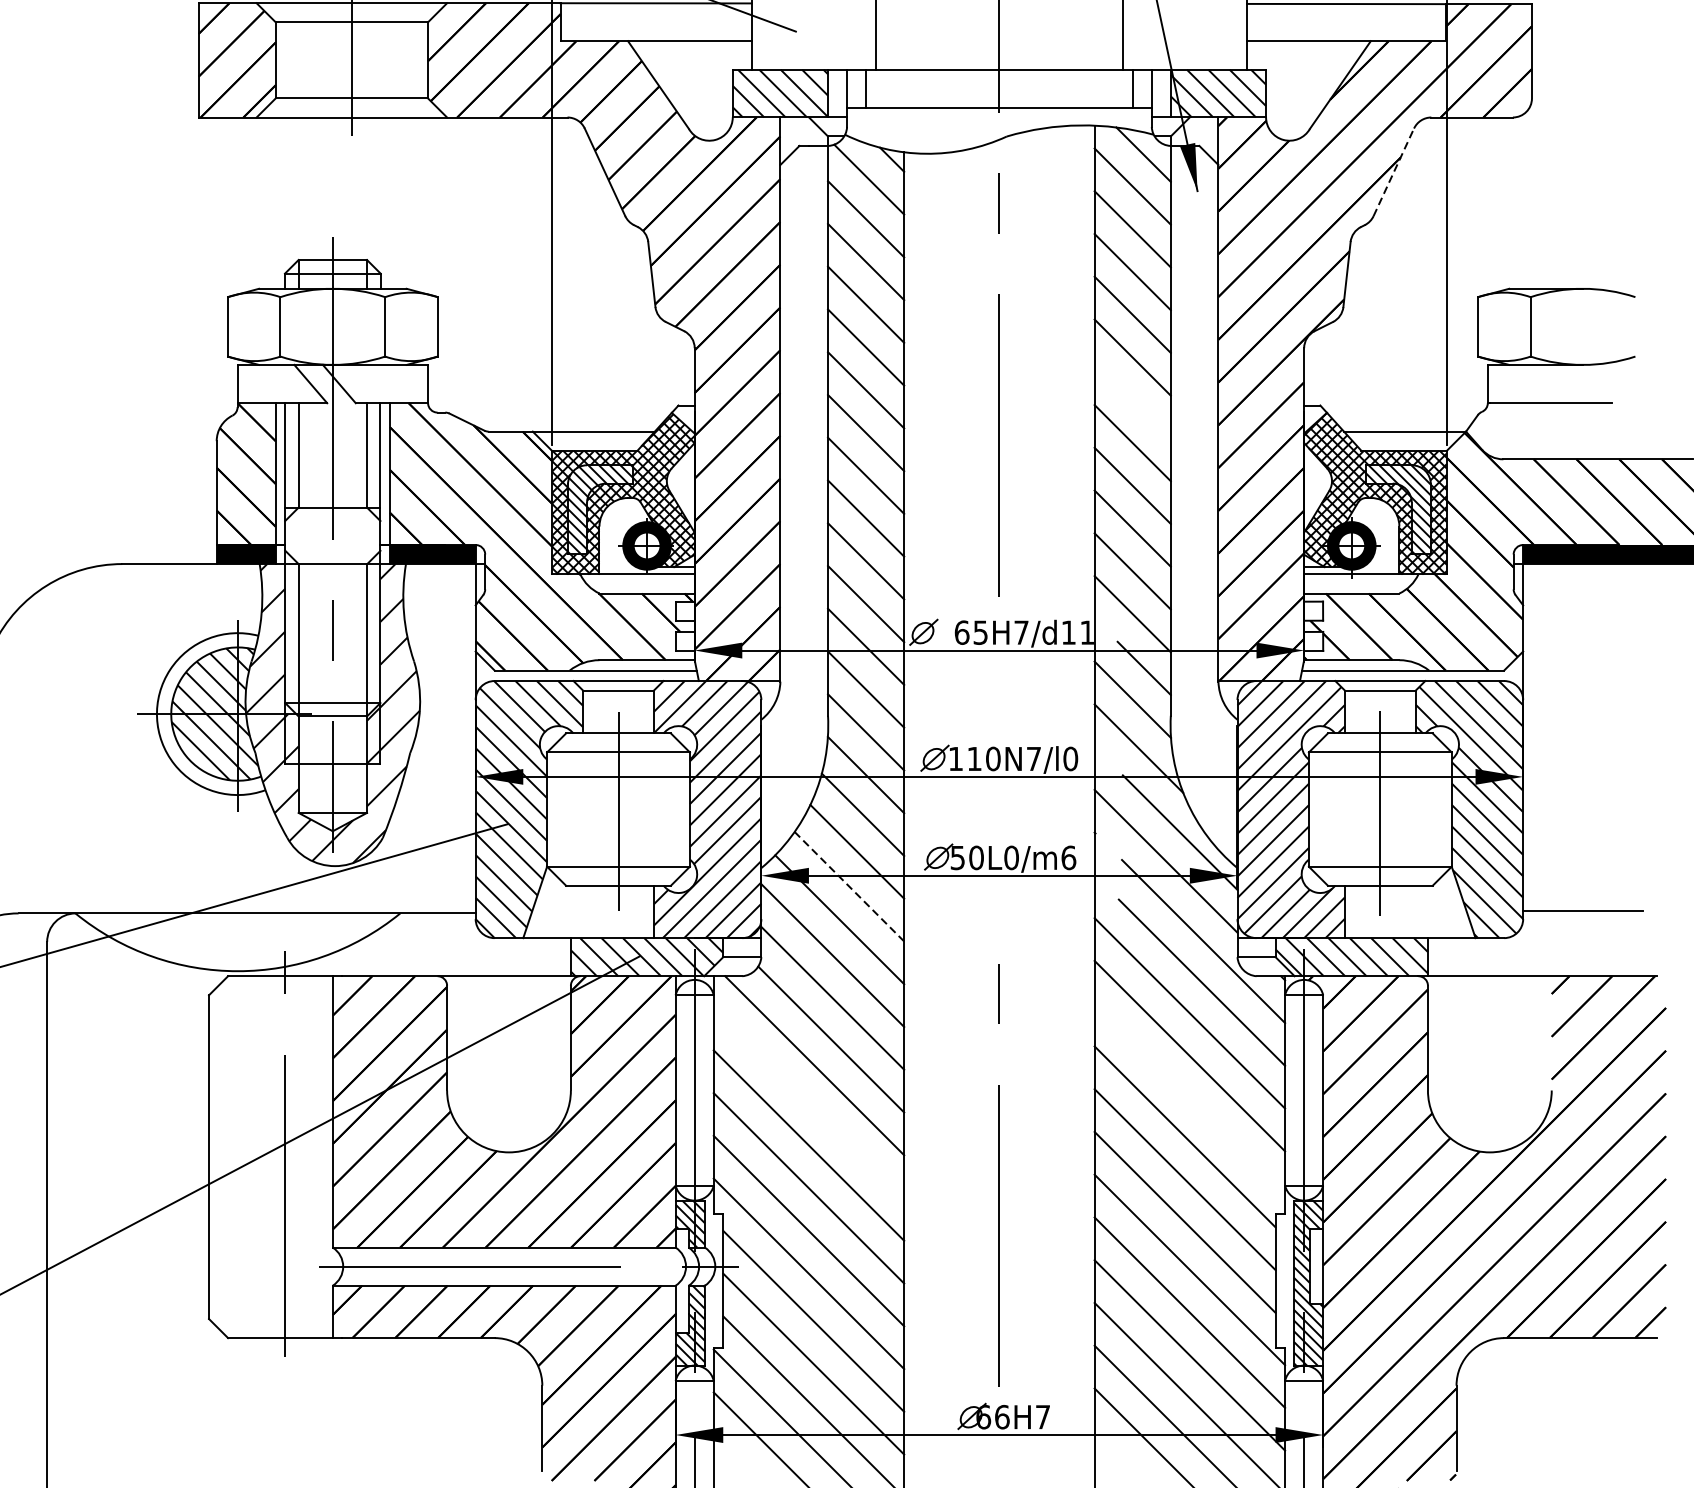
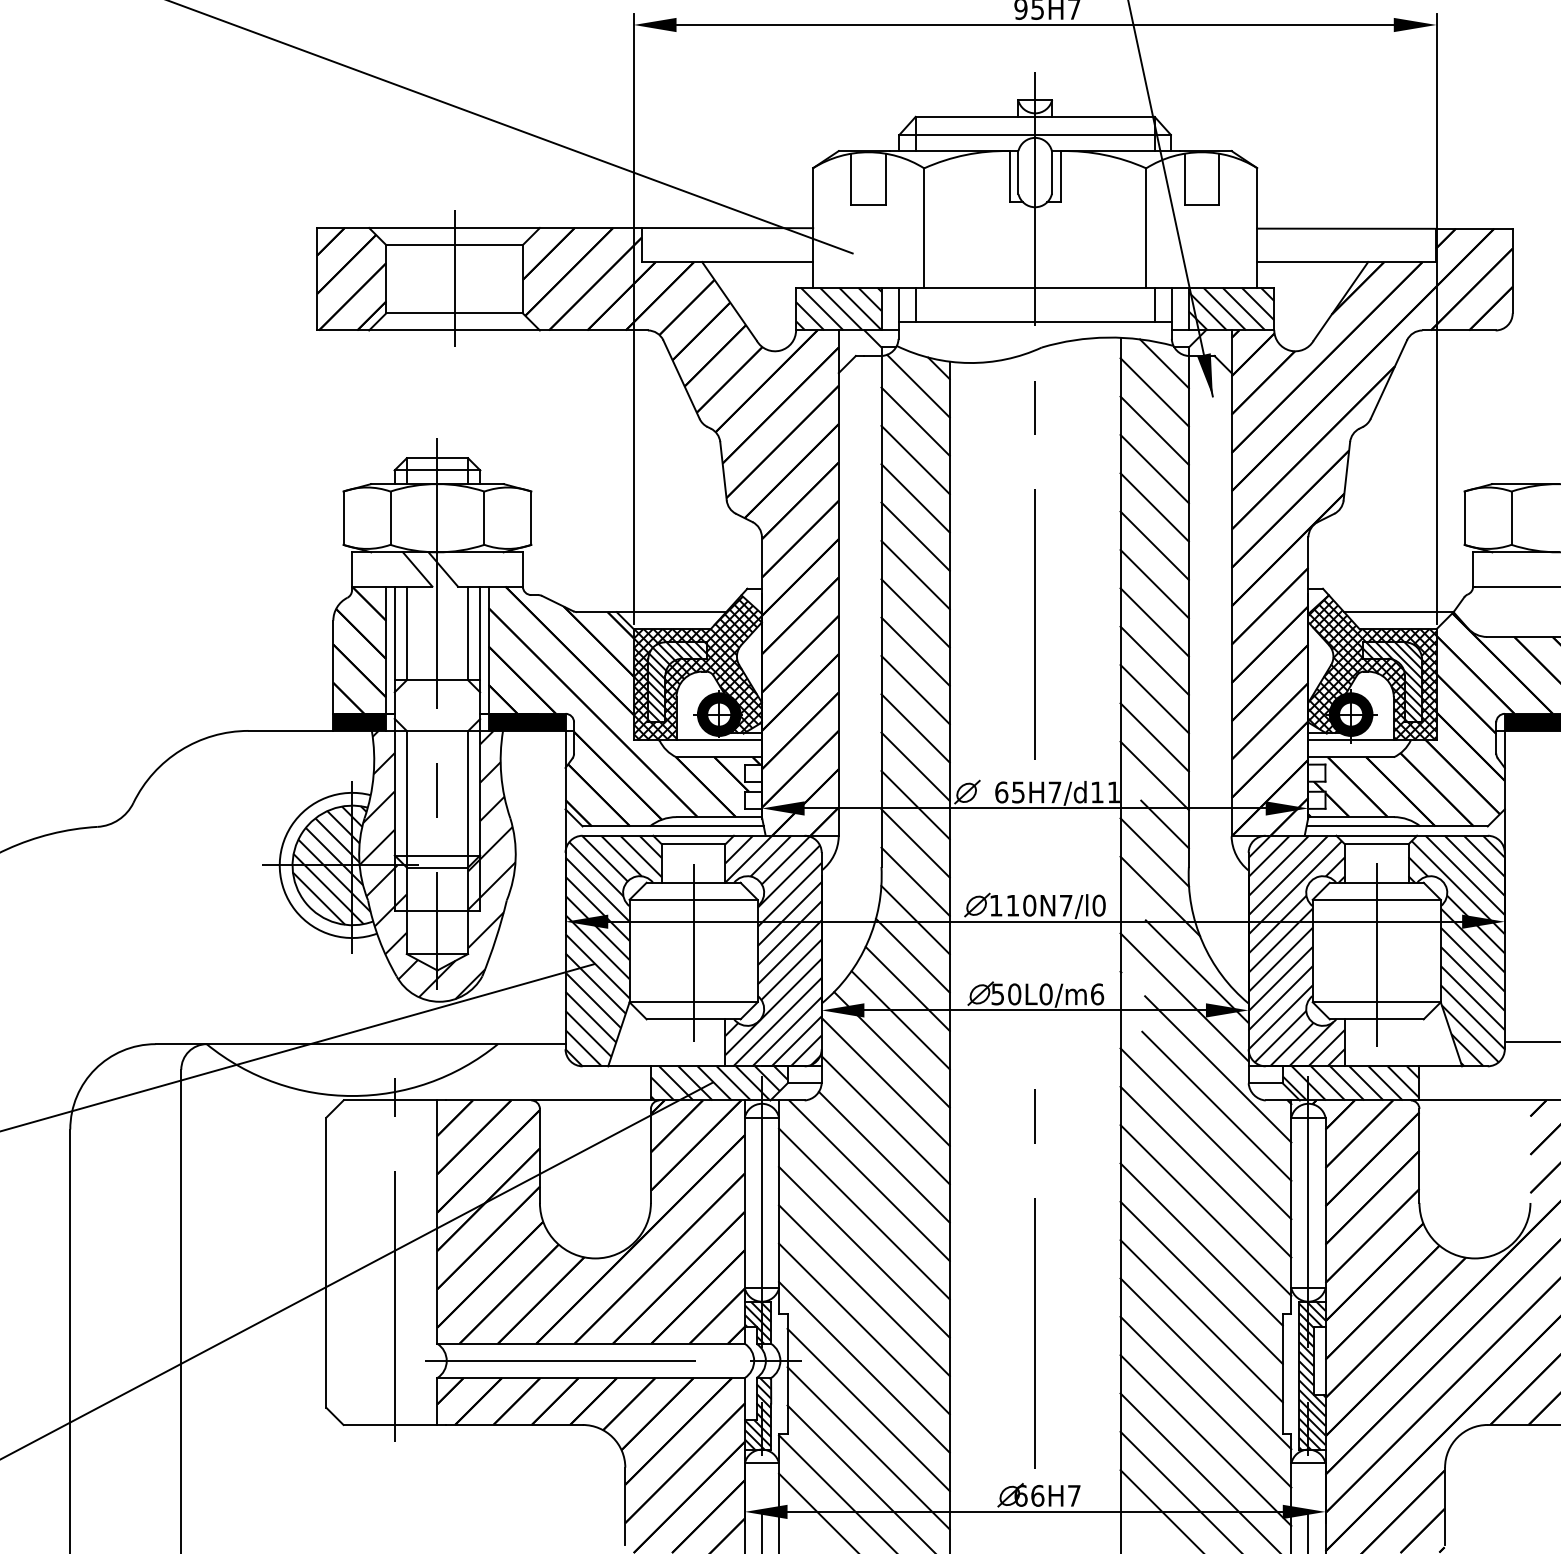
line: (1394, 172) -> (1389, 379), dashed -> solid
line: (1132, 399) -> (1154, 583), added
line: (849, 885) -> (900, 1019), dashed -> solid
line: (1189, 1098) -> (1205, 1210), added
line: (809, 1102) -> (864, 1213), added

